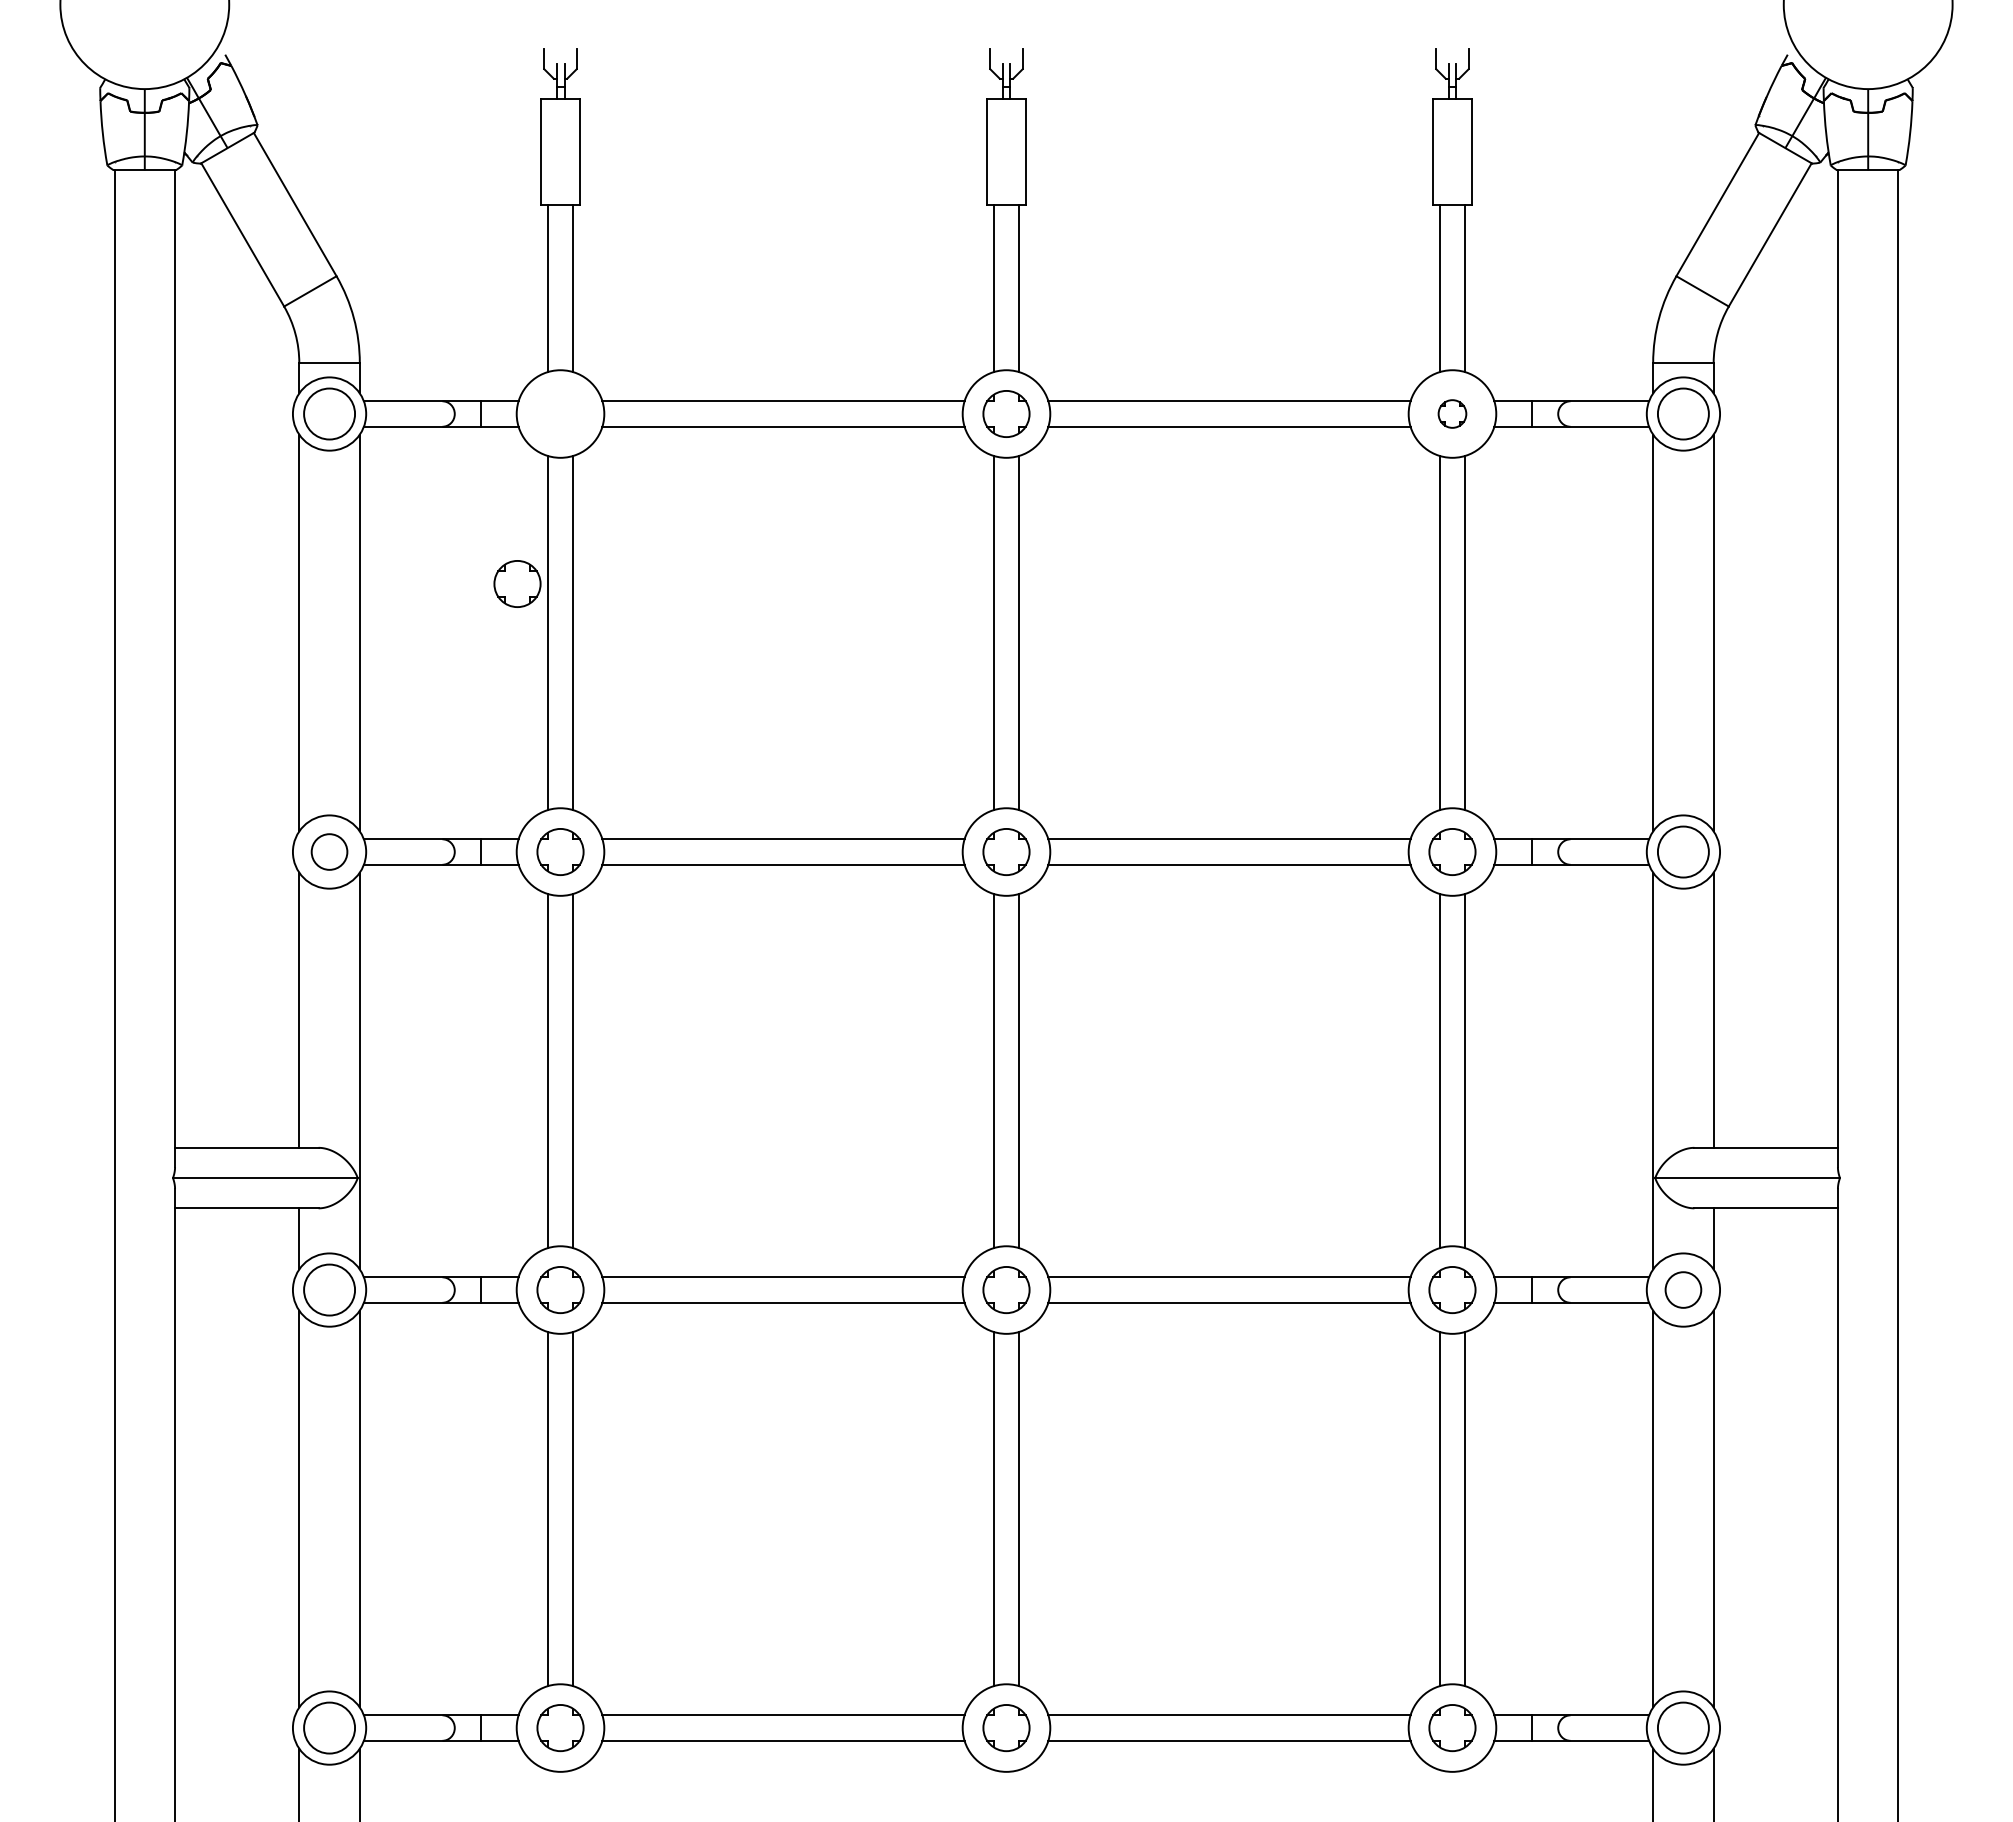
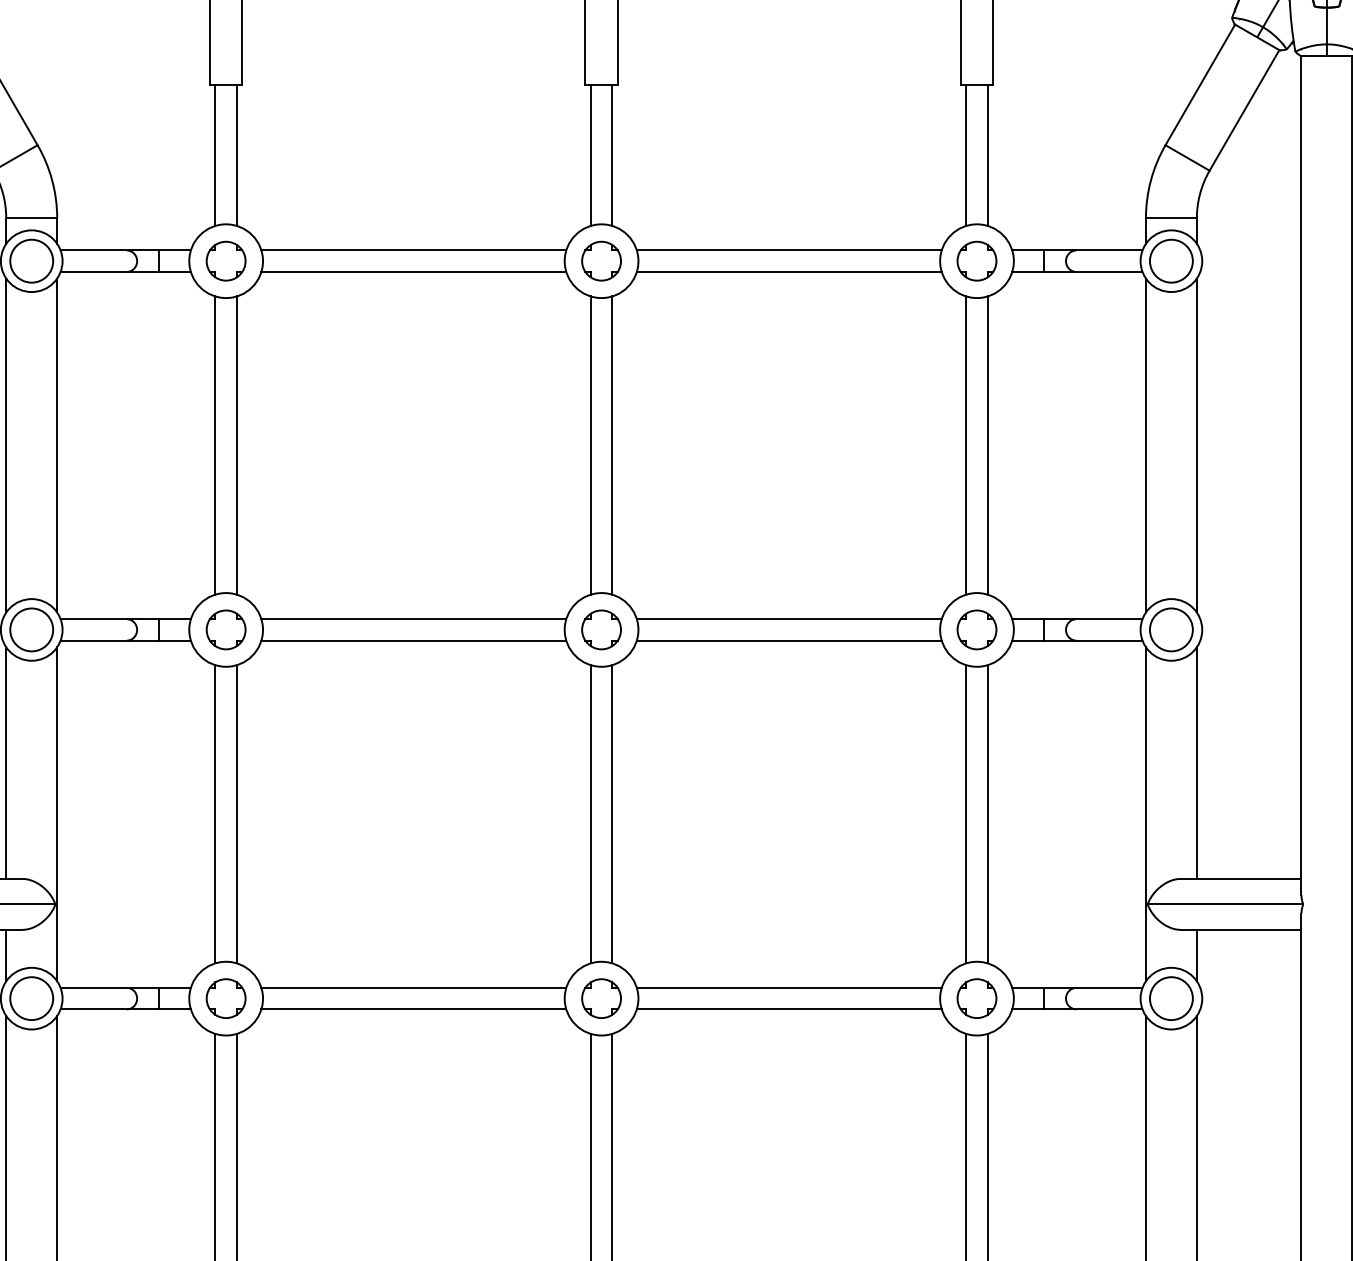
part: (1452, 413) -> (977, 260), size x1.67
part: (517, 583) -> (226, 260), moved
circle: (329, 851) -> (31, 629), size x1.43
circle: (1683, 1289) -> (1171, 998), size x1.43

